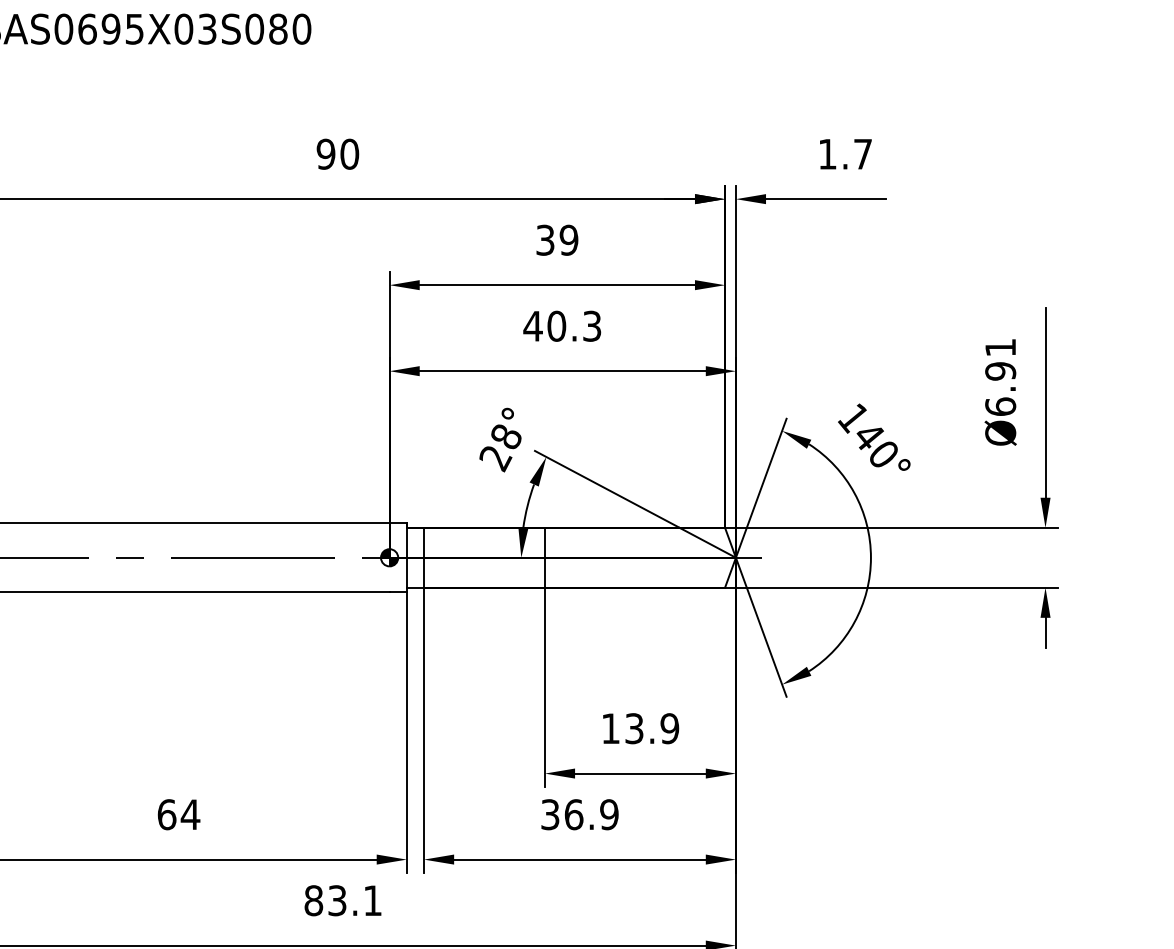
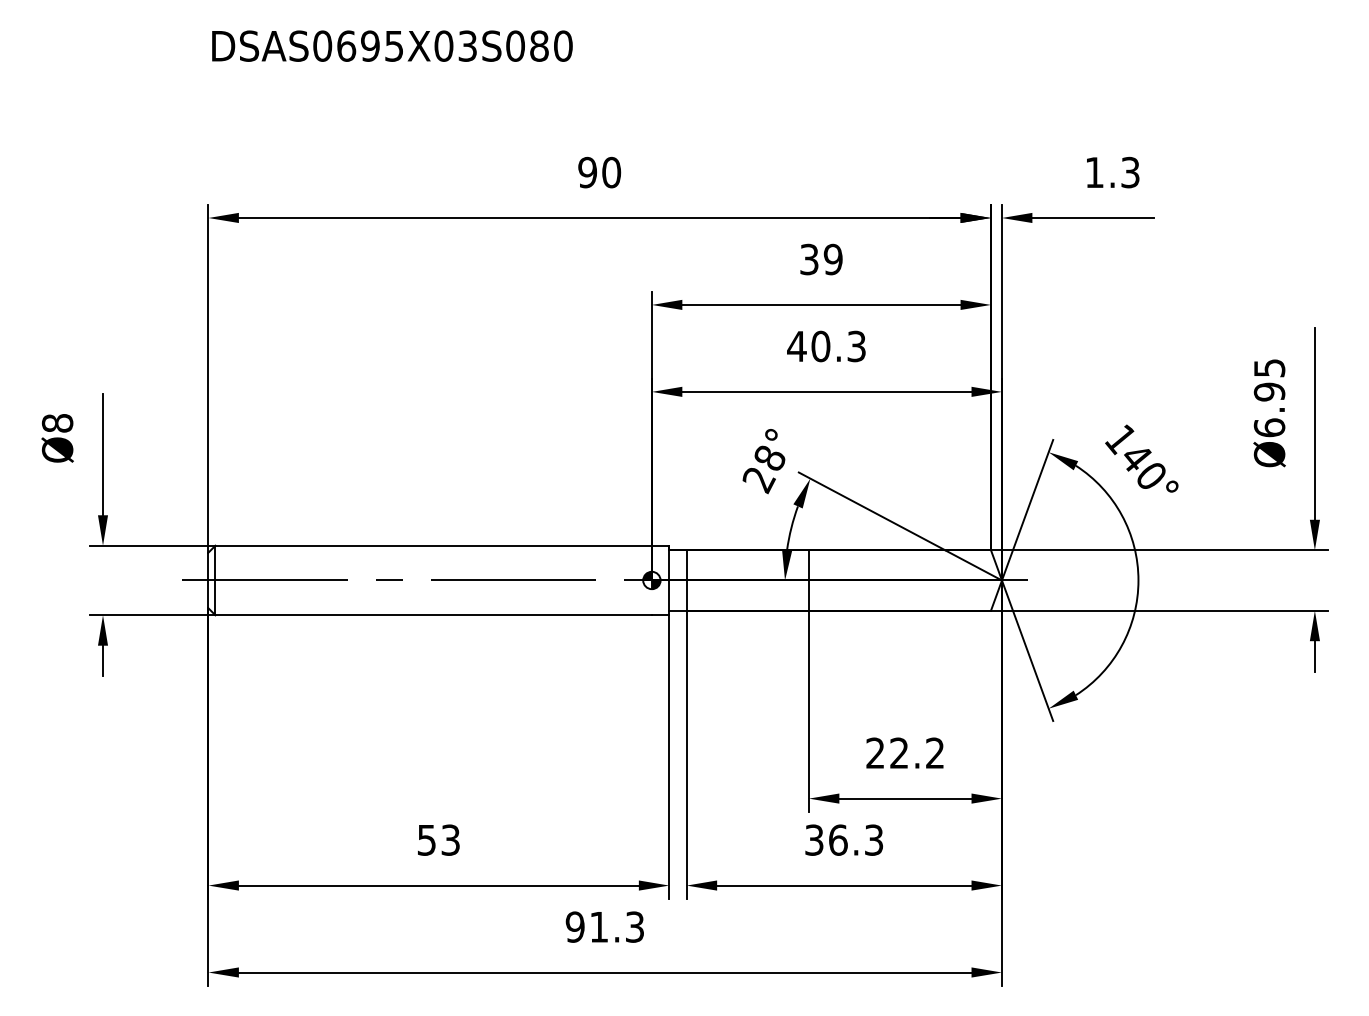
text: (863, 154) -> (1130, 172), 1.7 -> 1.3
text: (1000, 348) -> (1269, 368), Ø6.91 -> Ø6.95
text: (640, 727) -> (905, 752), 13.9 -> 22.2
text: (178, 814) -> (438, 839), 64 -> 53
text: (608, 814) -> (873, 839), 36.9 -> 36.3
text: (342, 900) -> (604, 926), 83.1 -> 91.3

